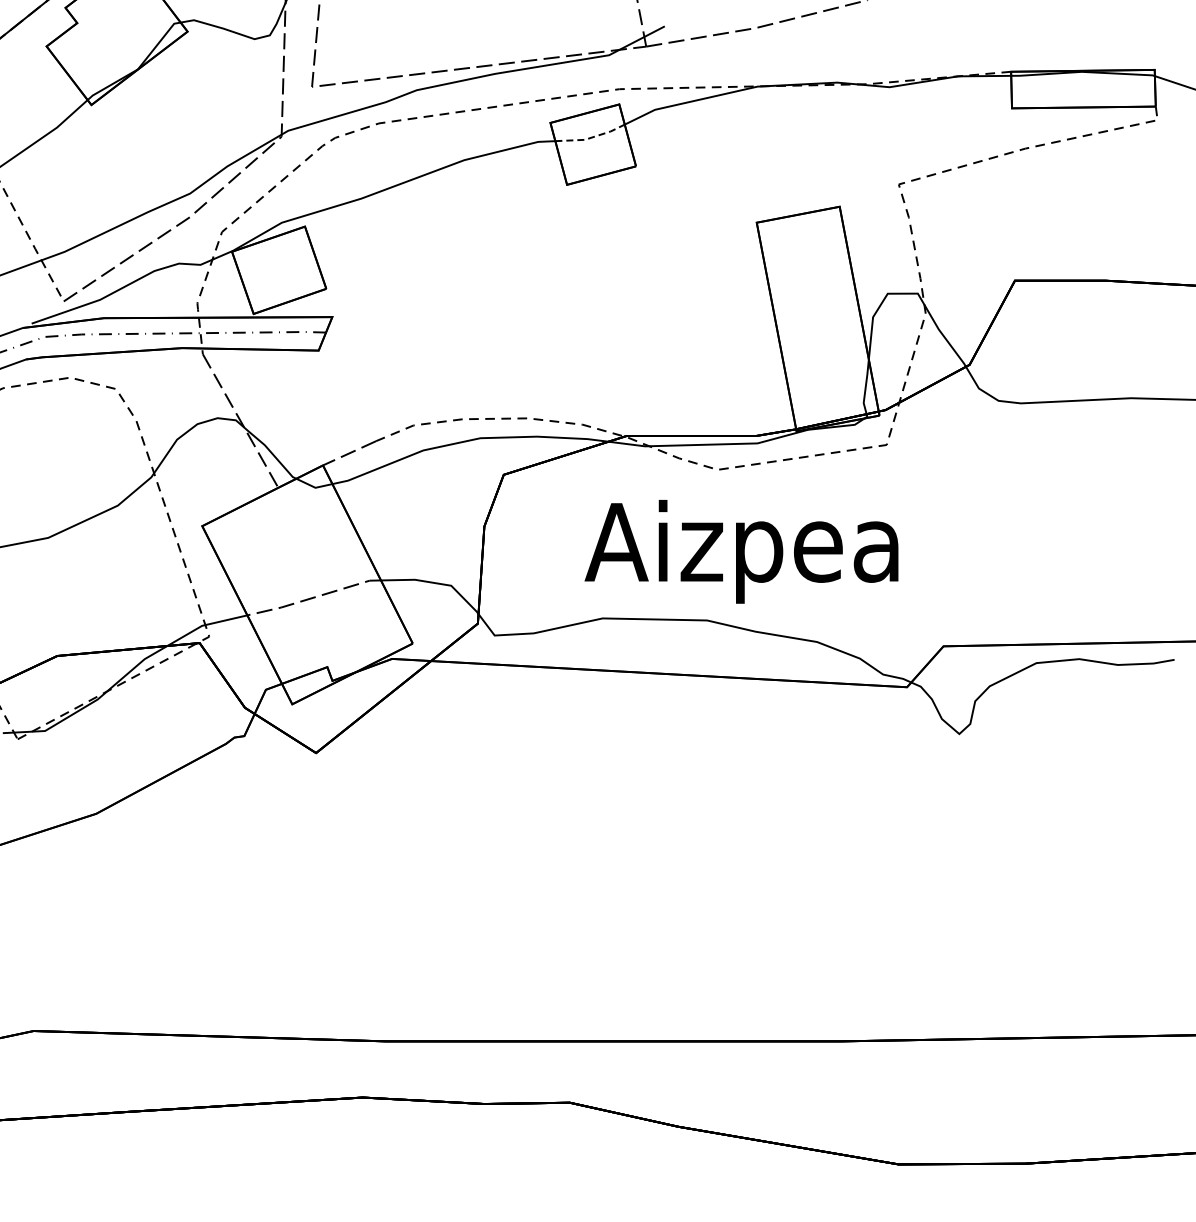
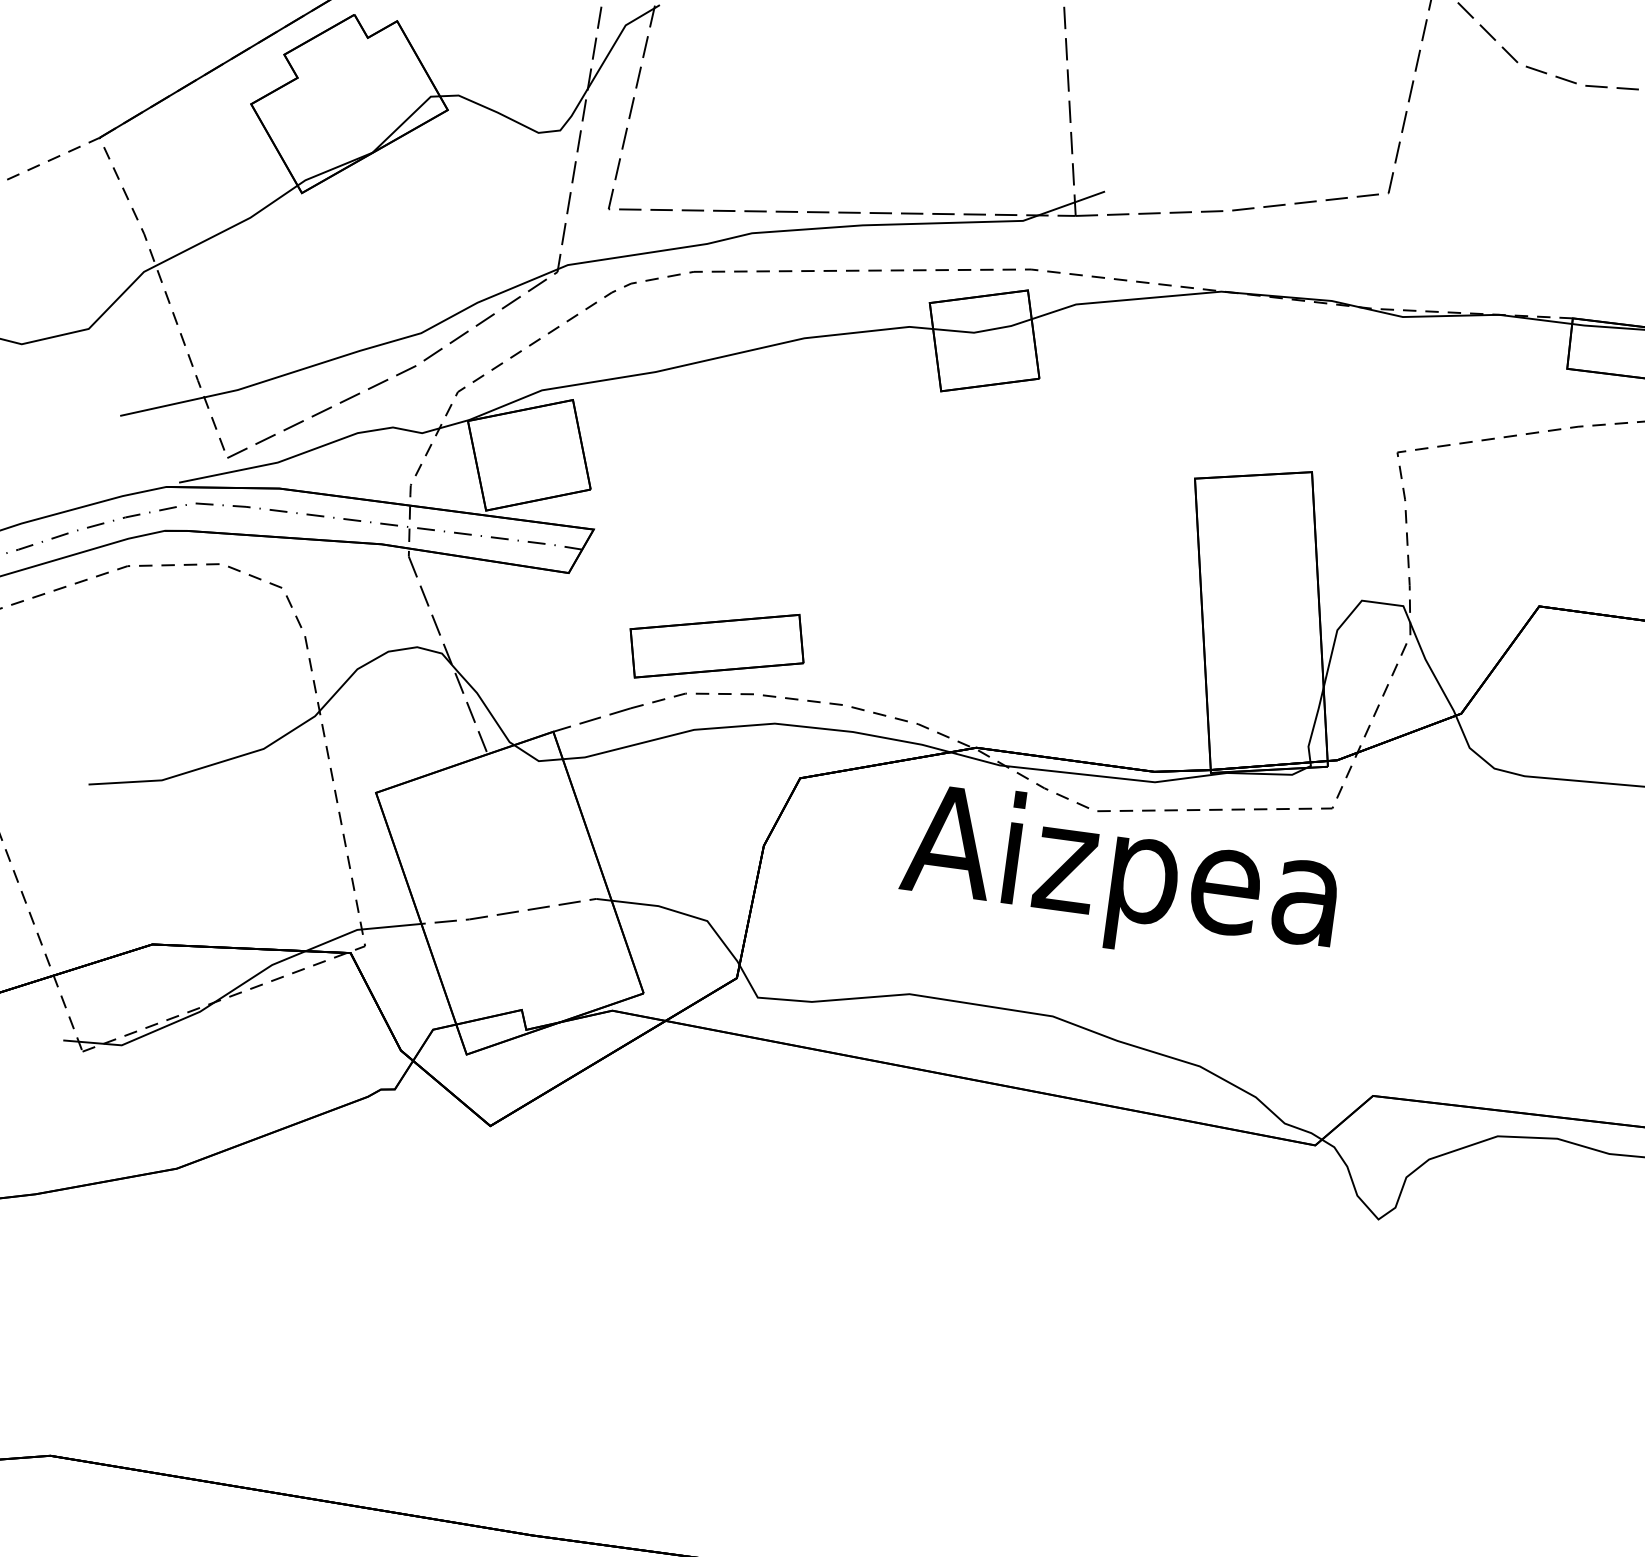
line: (591, 137) -> (983, 330), dashed -> solid
part: (431, 388) -> (716, 646), added
text: (741, 551) -> (1119, 877), moved

